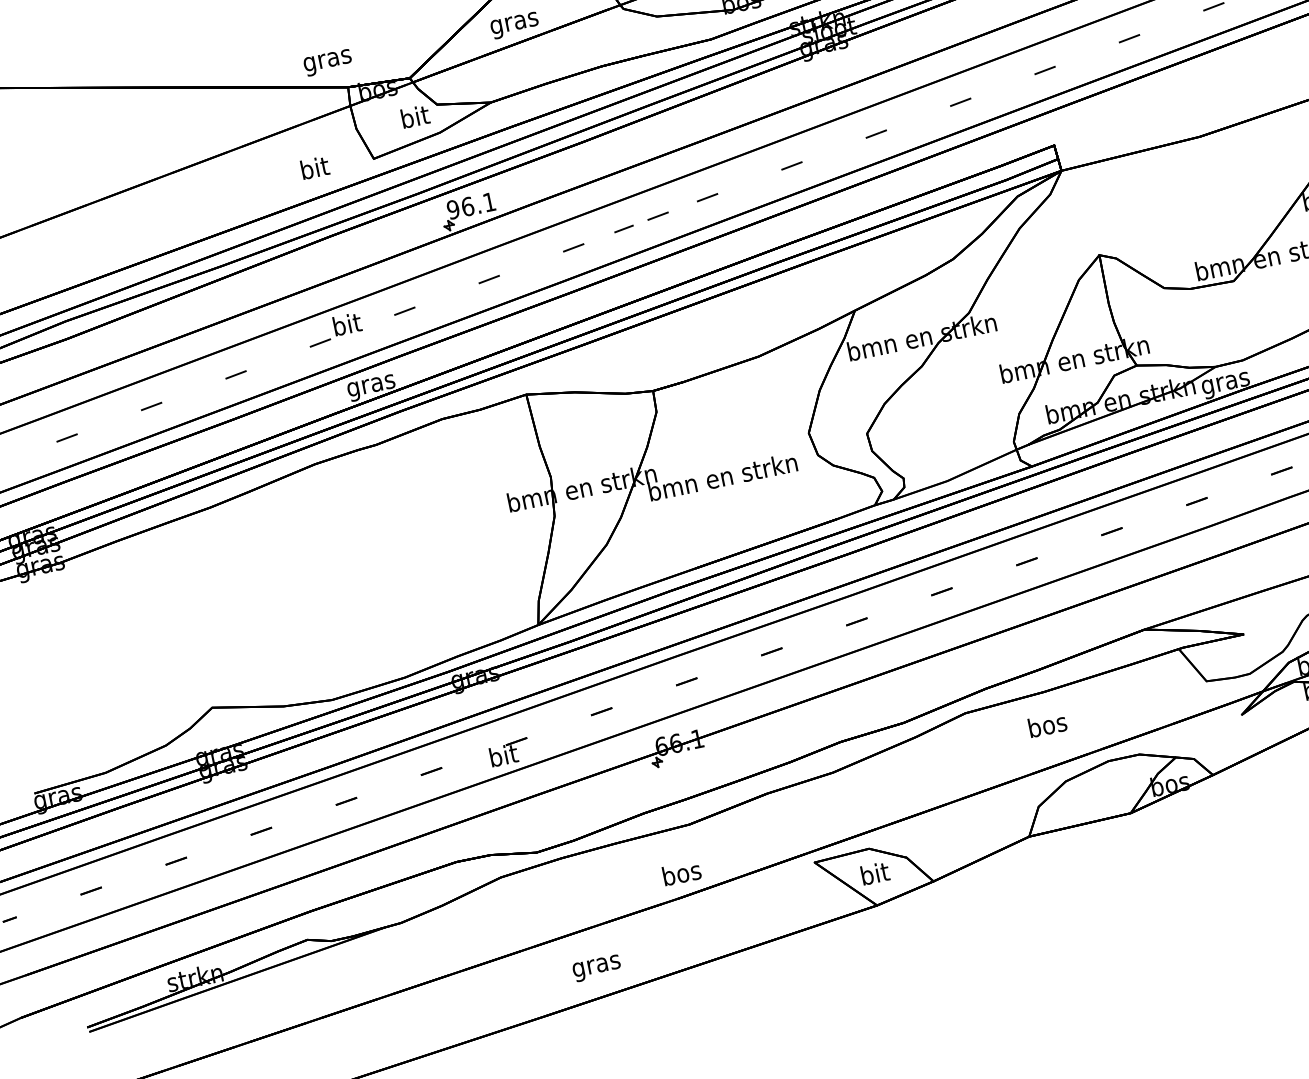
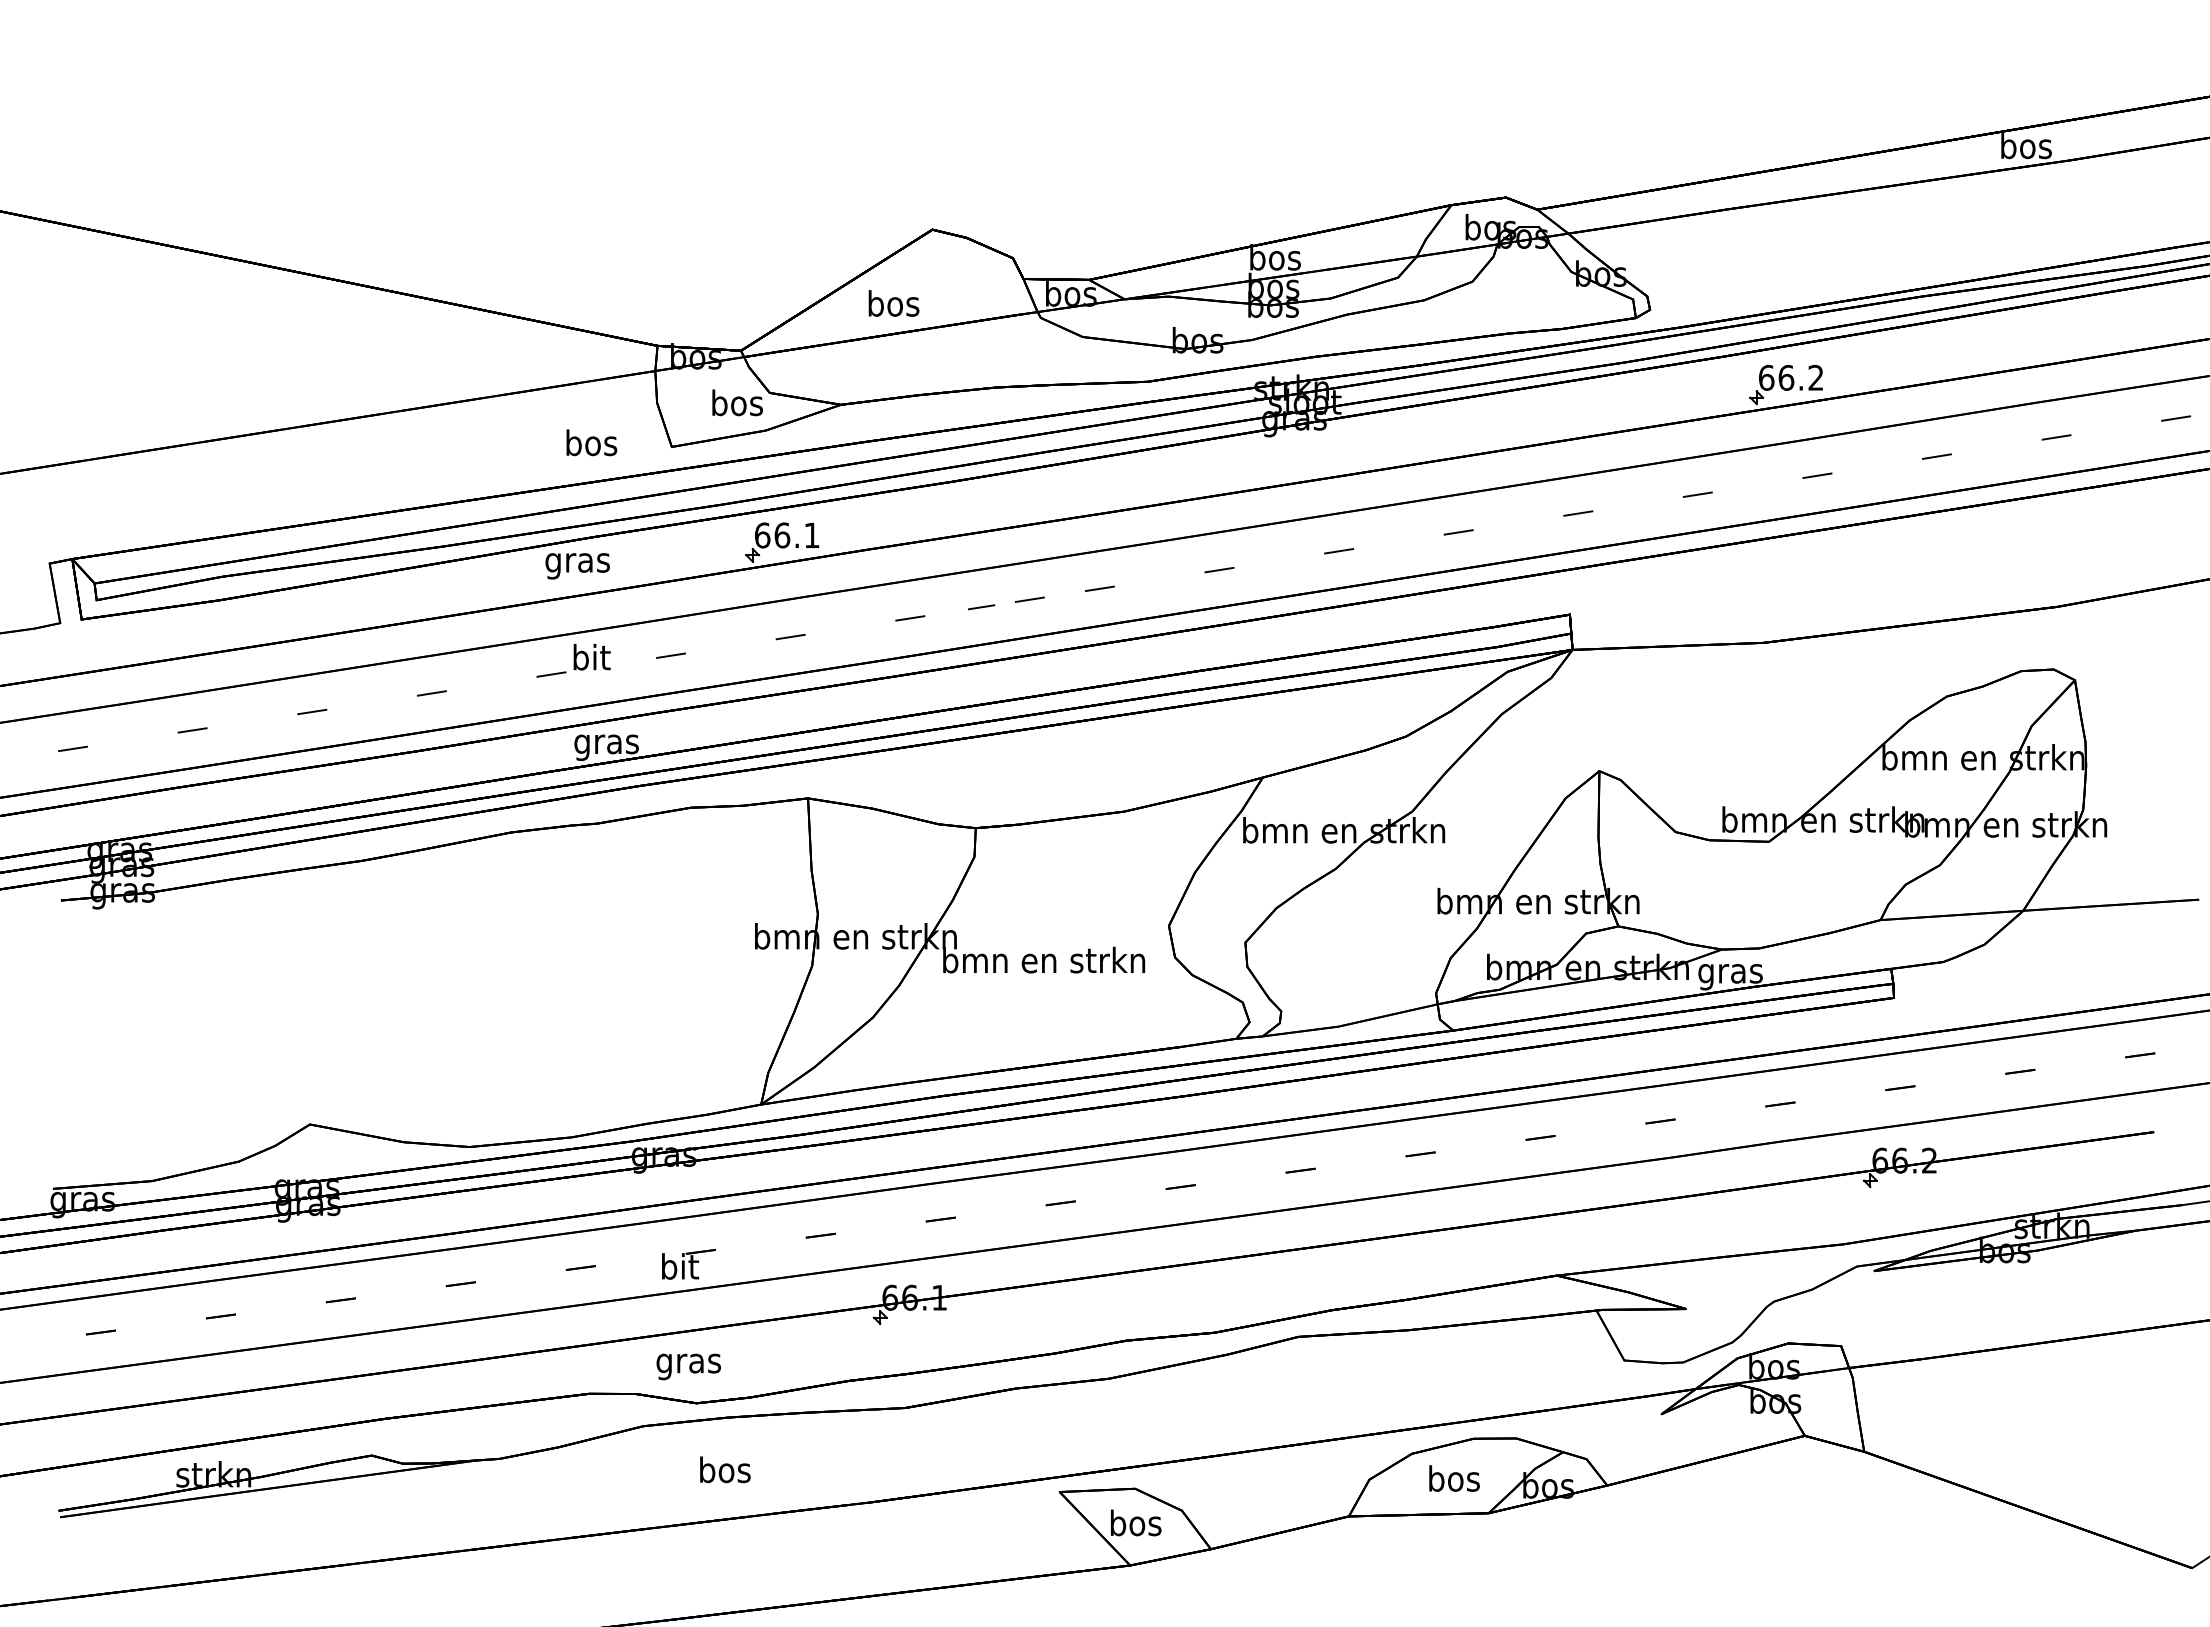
text: (514, 22) -> (893, 306), gras -> bos
text: (327, 63) -> (577, 566), moved
text: (415, 116) -> (737, 402), bit -> bos
text: (314, 167) -> (591, 442), bit -> bos
text: (453, 209) -> (762, 535), 96.1 -> 66.1
text: (1047, 724) -> (1454, 1478), moved
text: (681, 872) -> (725, 1469), moved
text: (874, 873) -> (1135, 1522), bit -> bos
text: (596, 968) -> (688, 1366), moved

